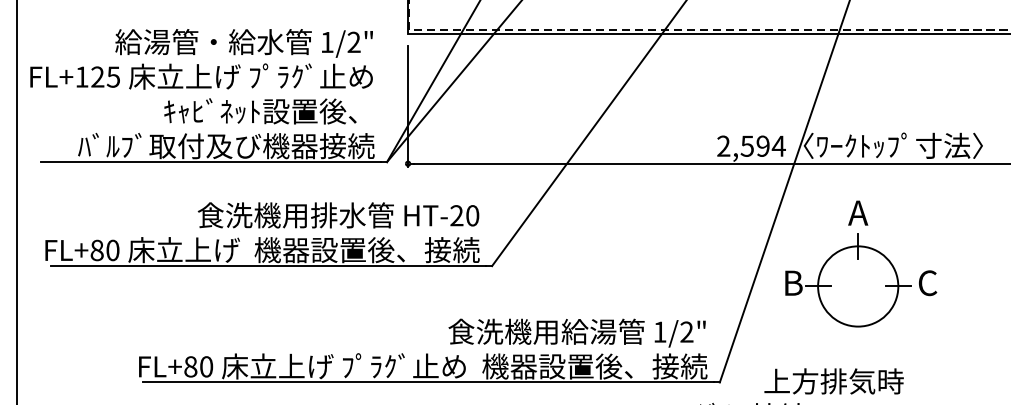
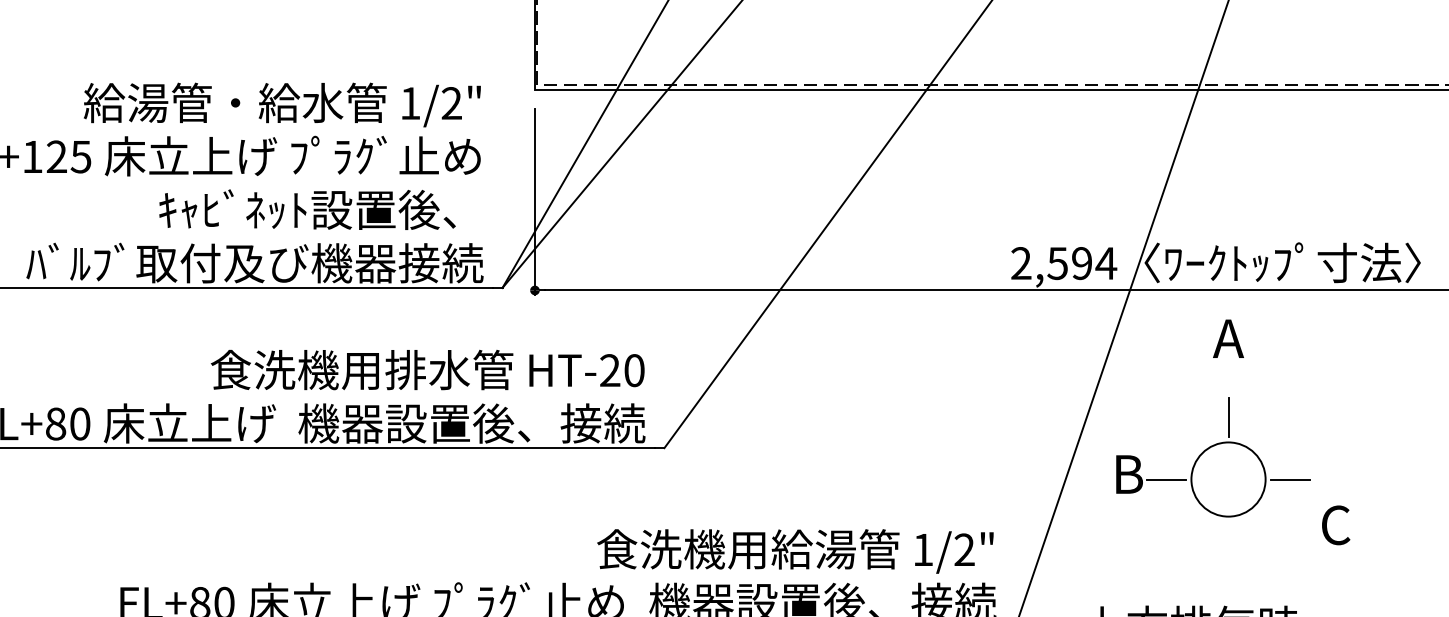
text: (858, 212) -> (1228, 337), moved
text: (928, 283) -> (1336, 525), moved
circle: (858, 286) -> (1228, 479), size x0.6

